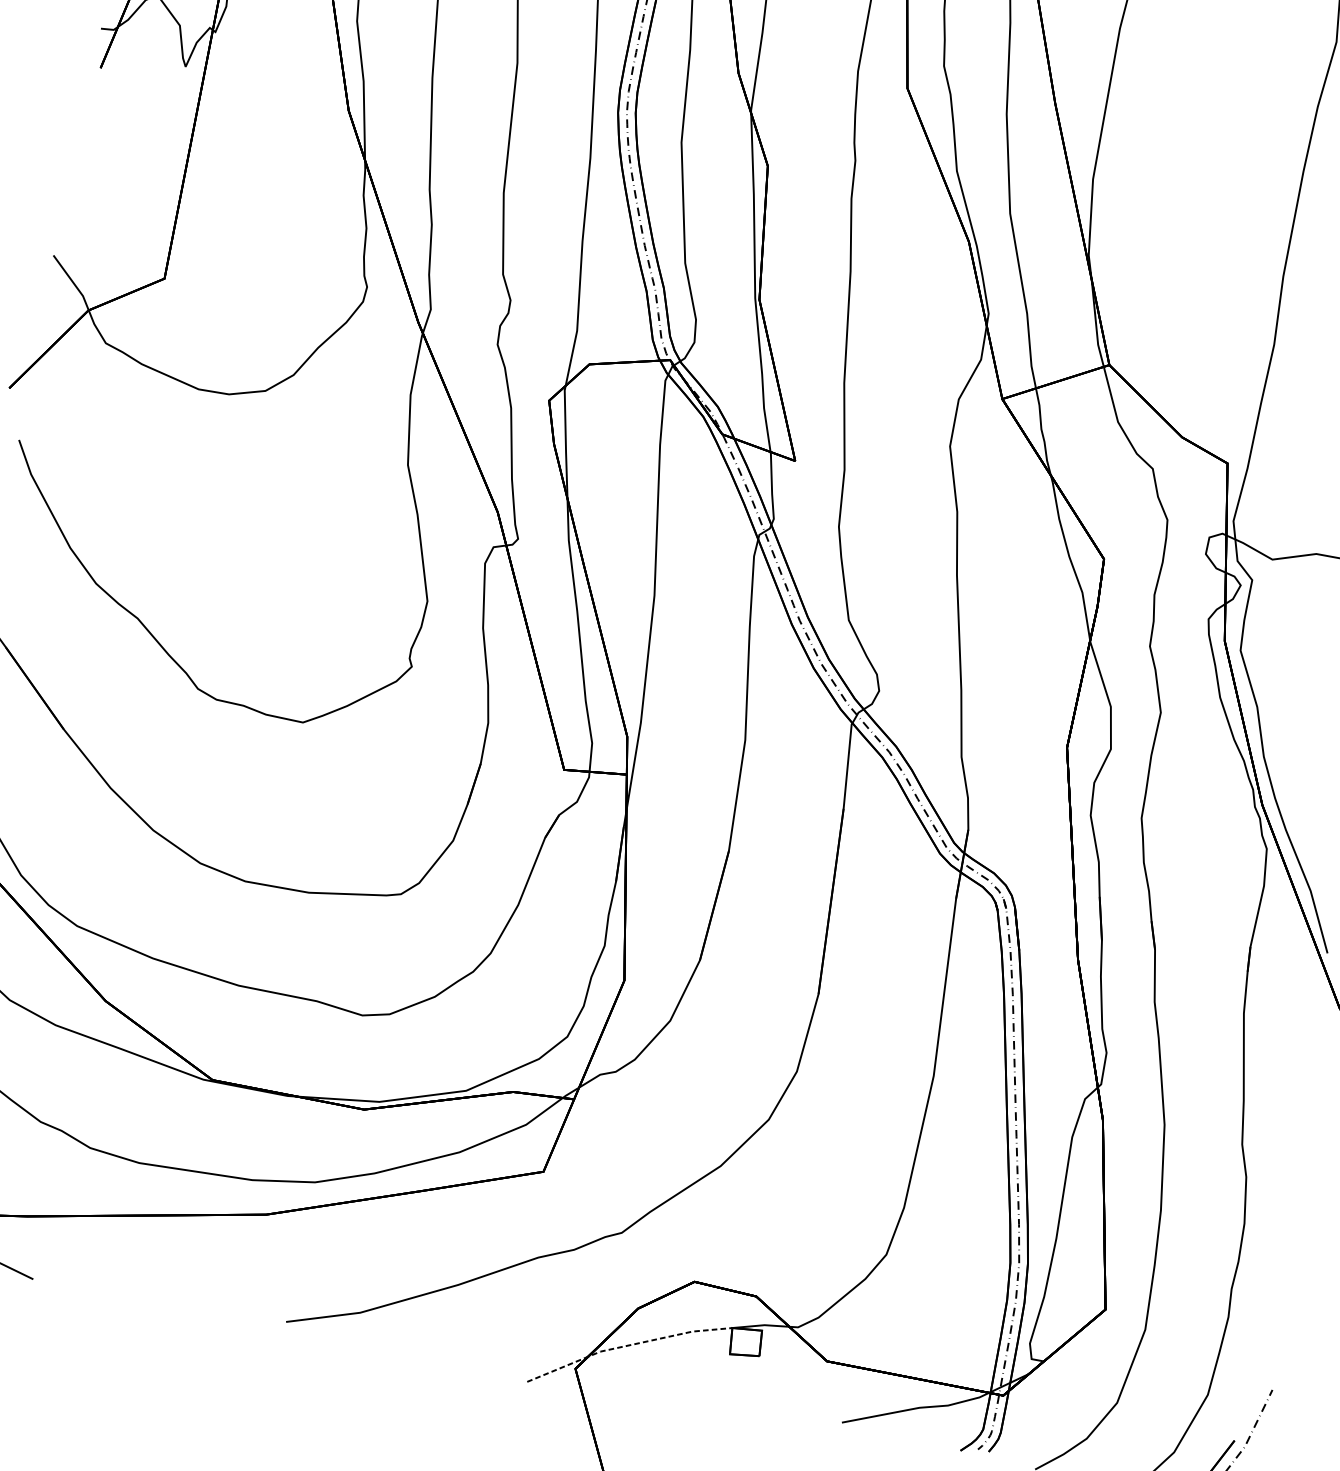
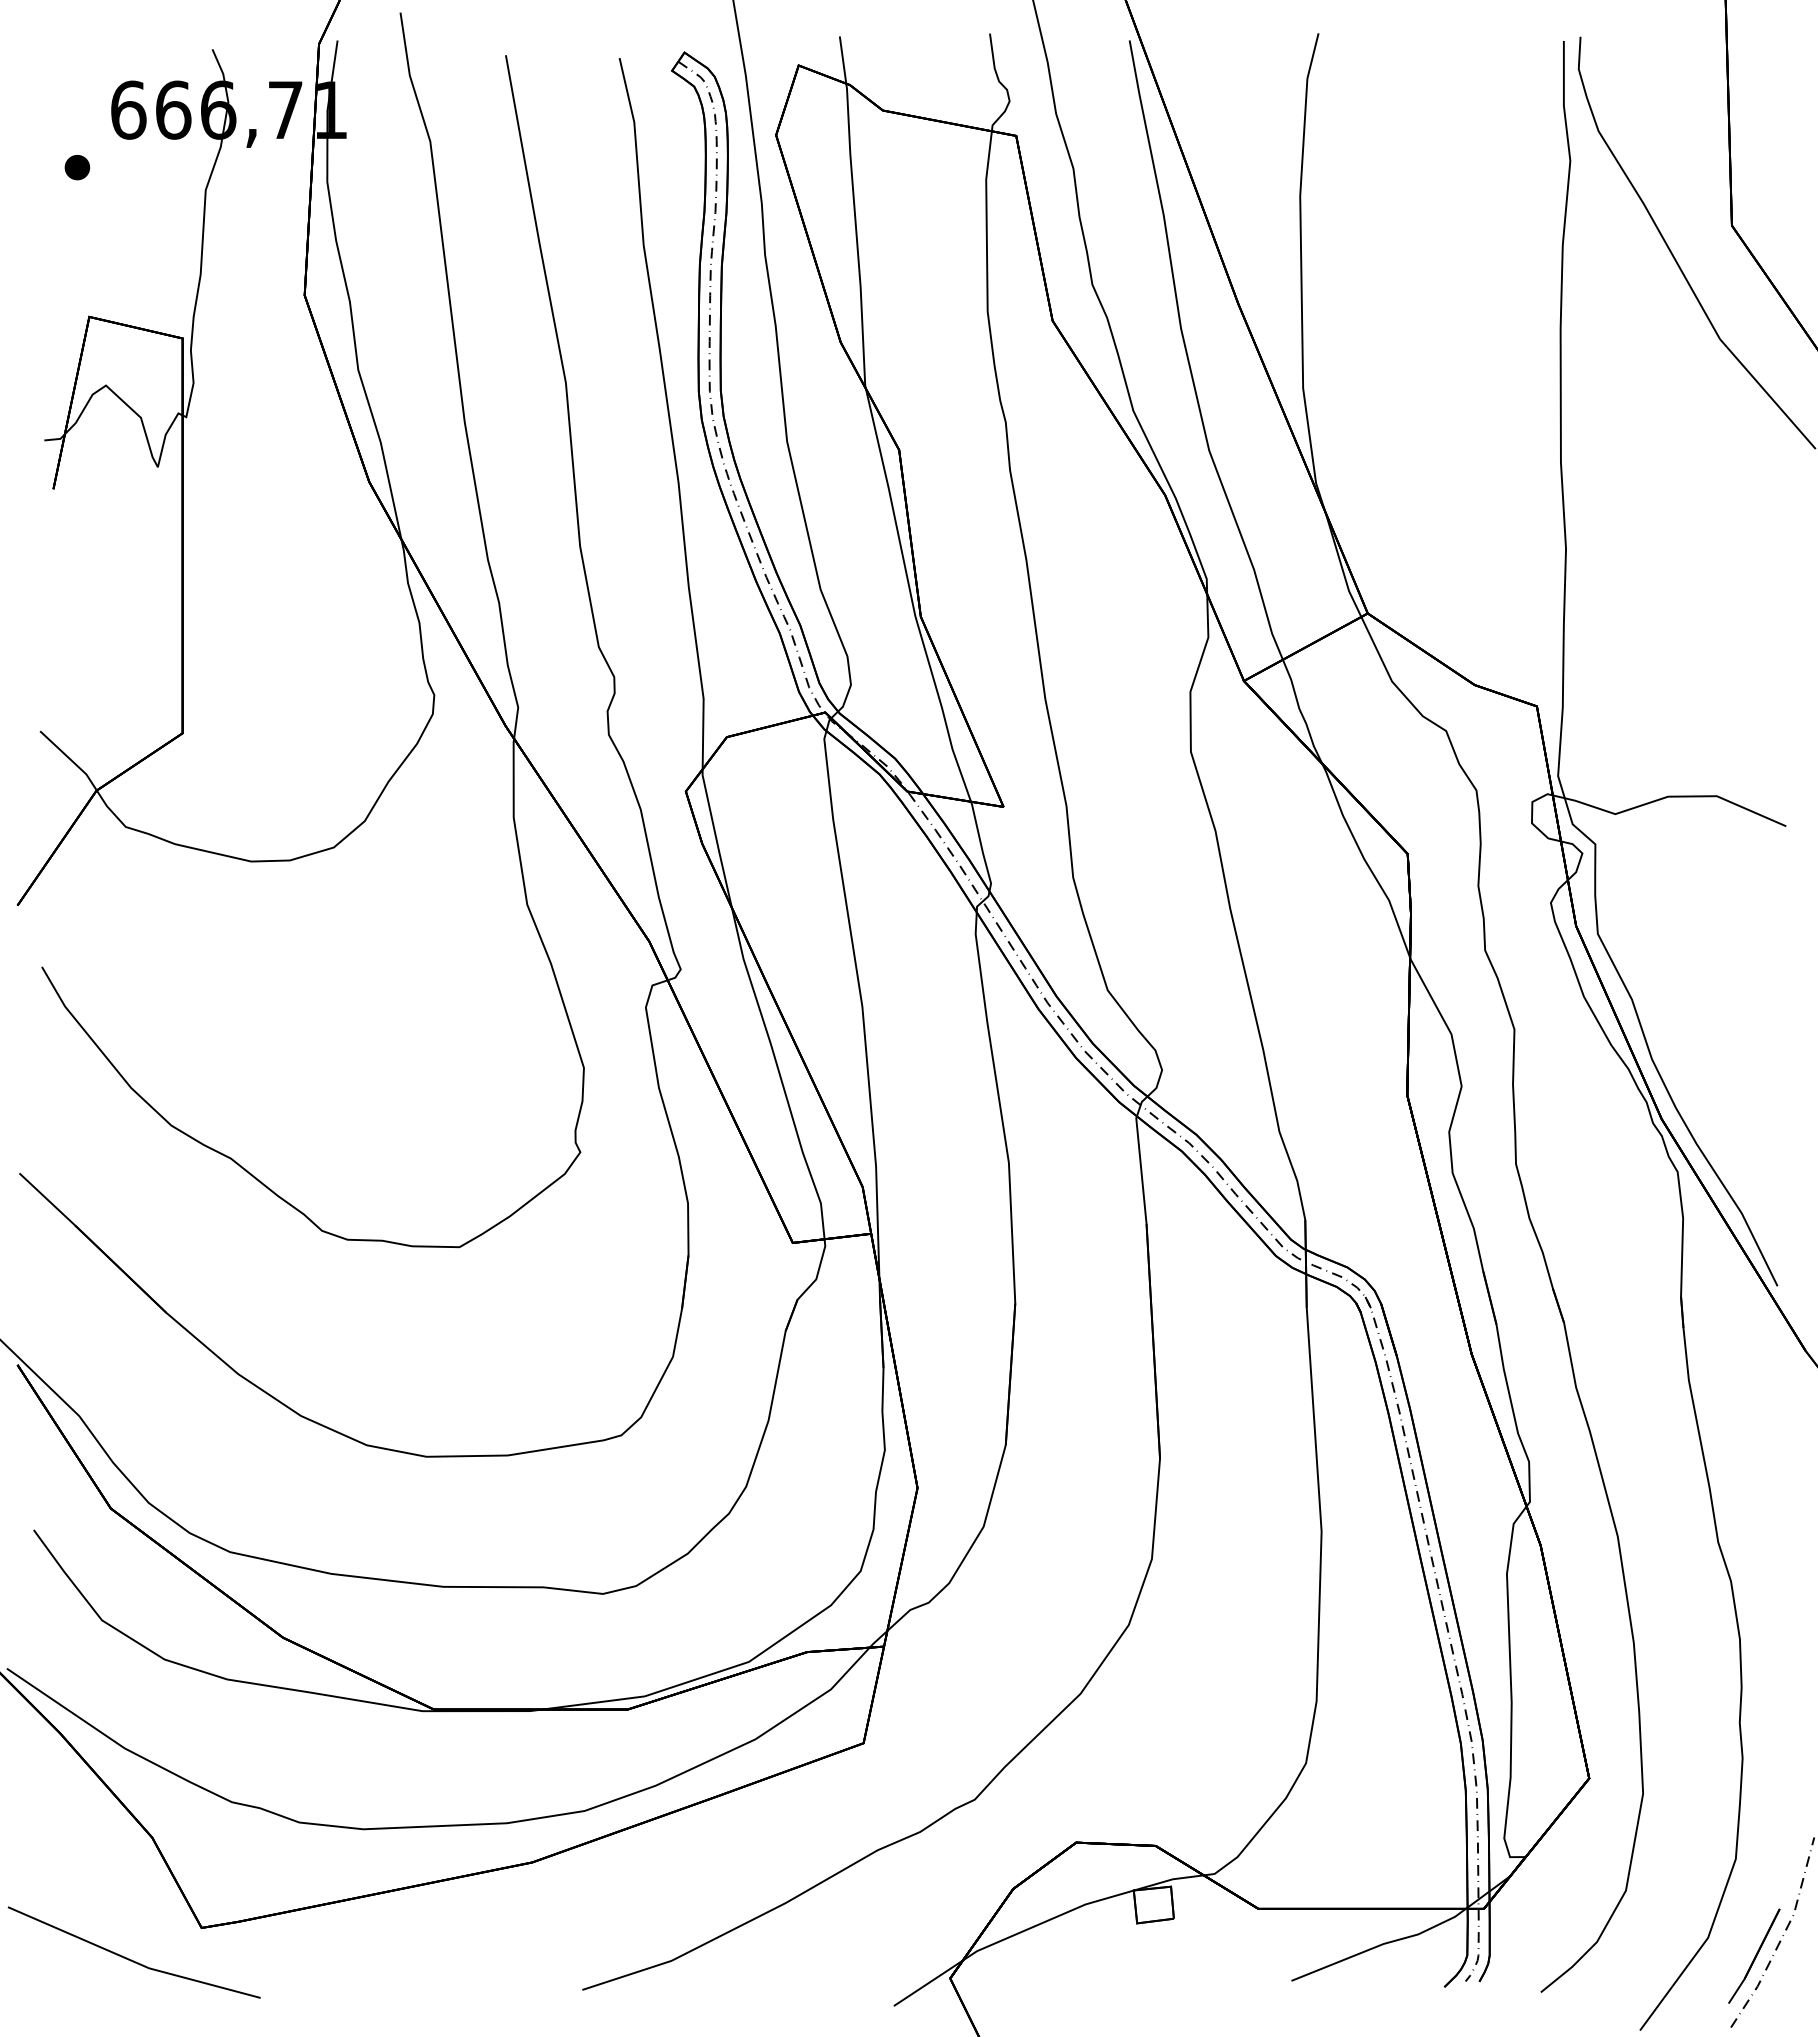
line: (627, 1345) -> (1008, 1937), dashed -> solid

